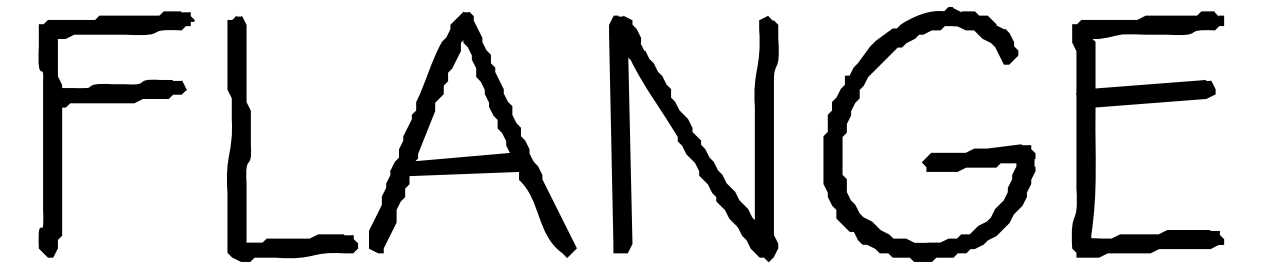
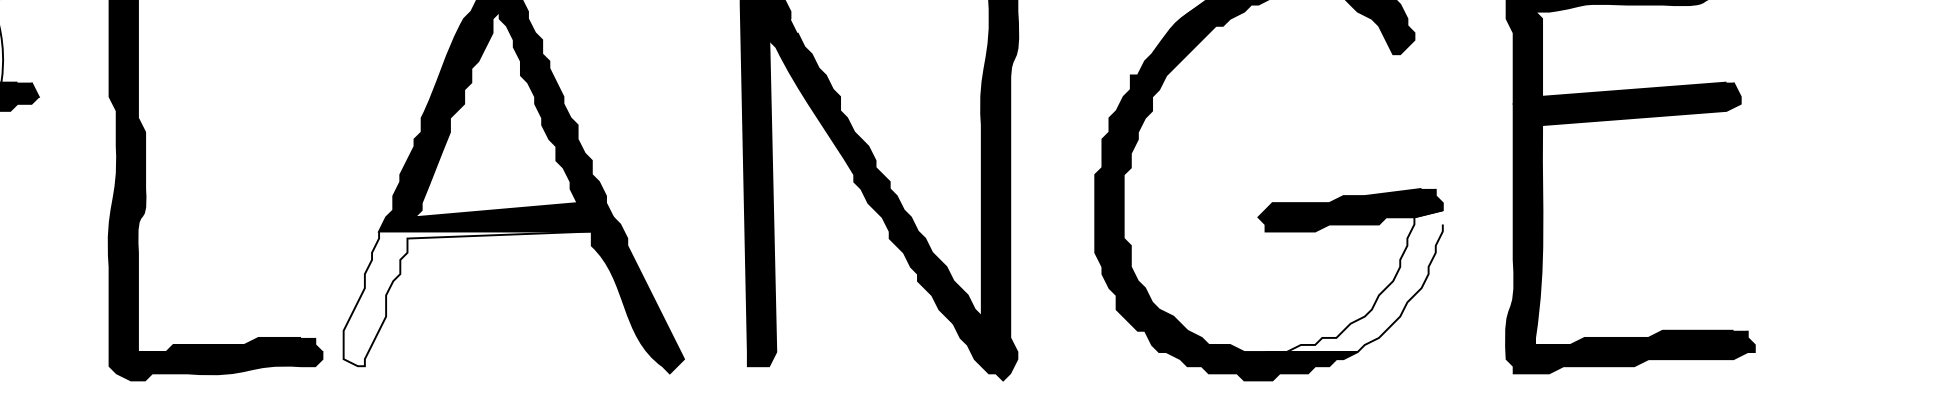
fill: (980, 200) -> (1353, 280), removed
fill: (444, 211) -> (466, 298), removed

